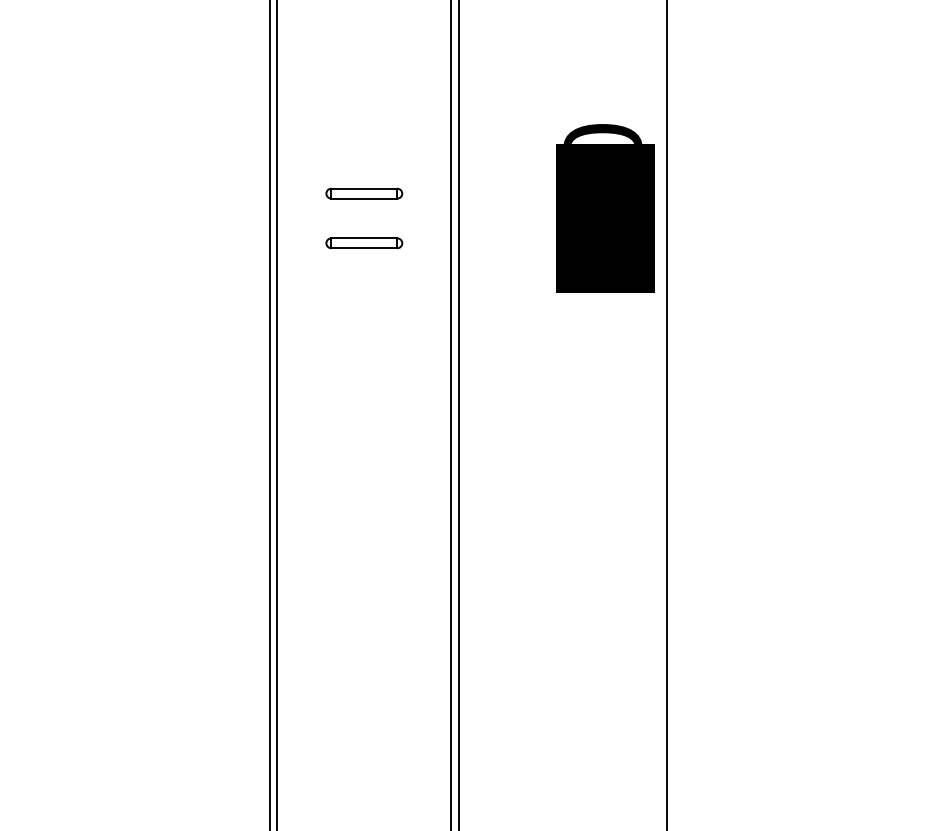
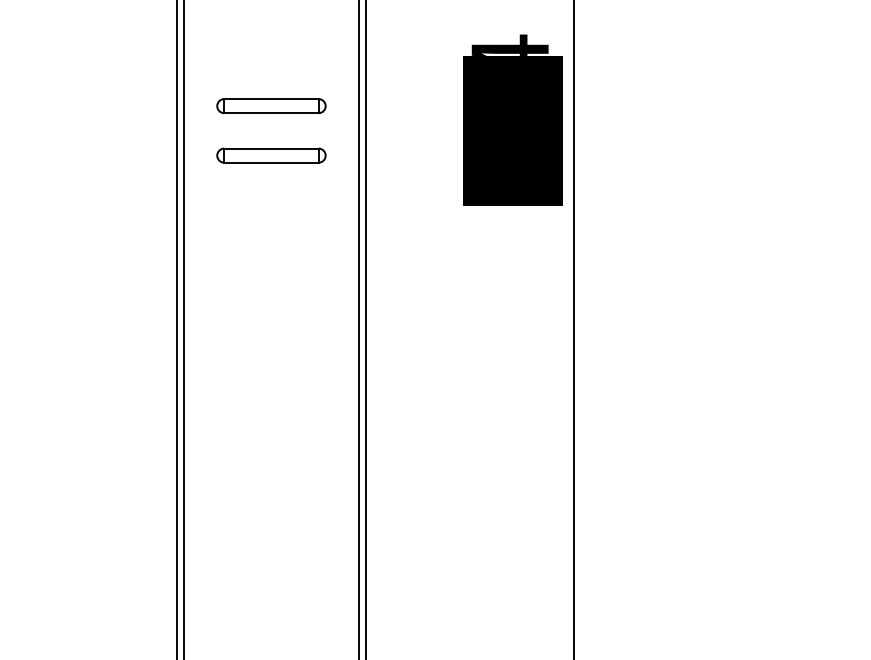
text: (602, 132) -> (509, 44), 870 -> 674
part: (364, 193) -> (271, 105), size x1.43
part: (364, 243) -> (271, 155), size x1.43

